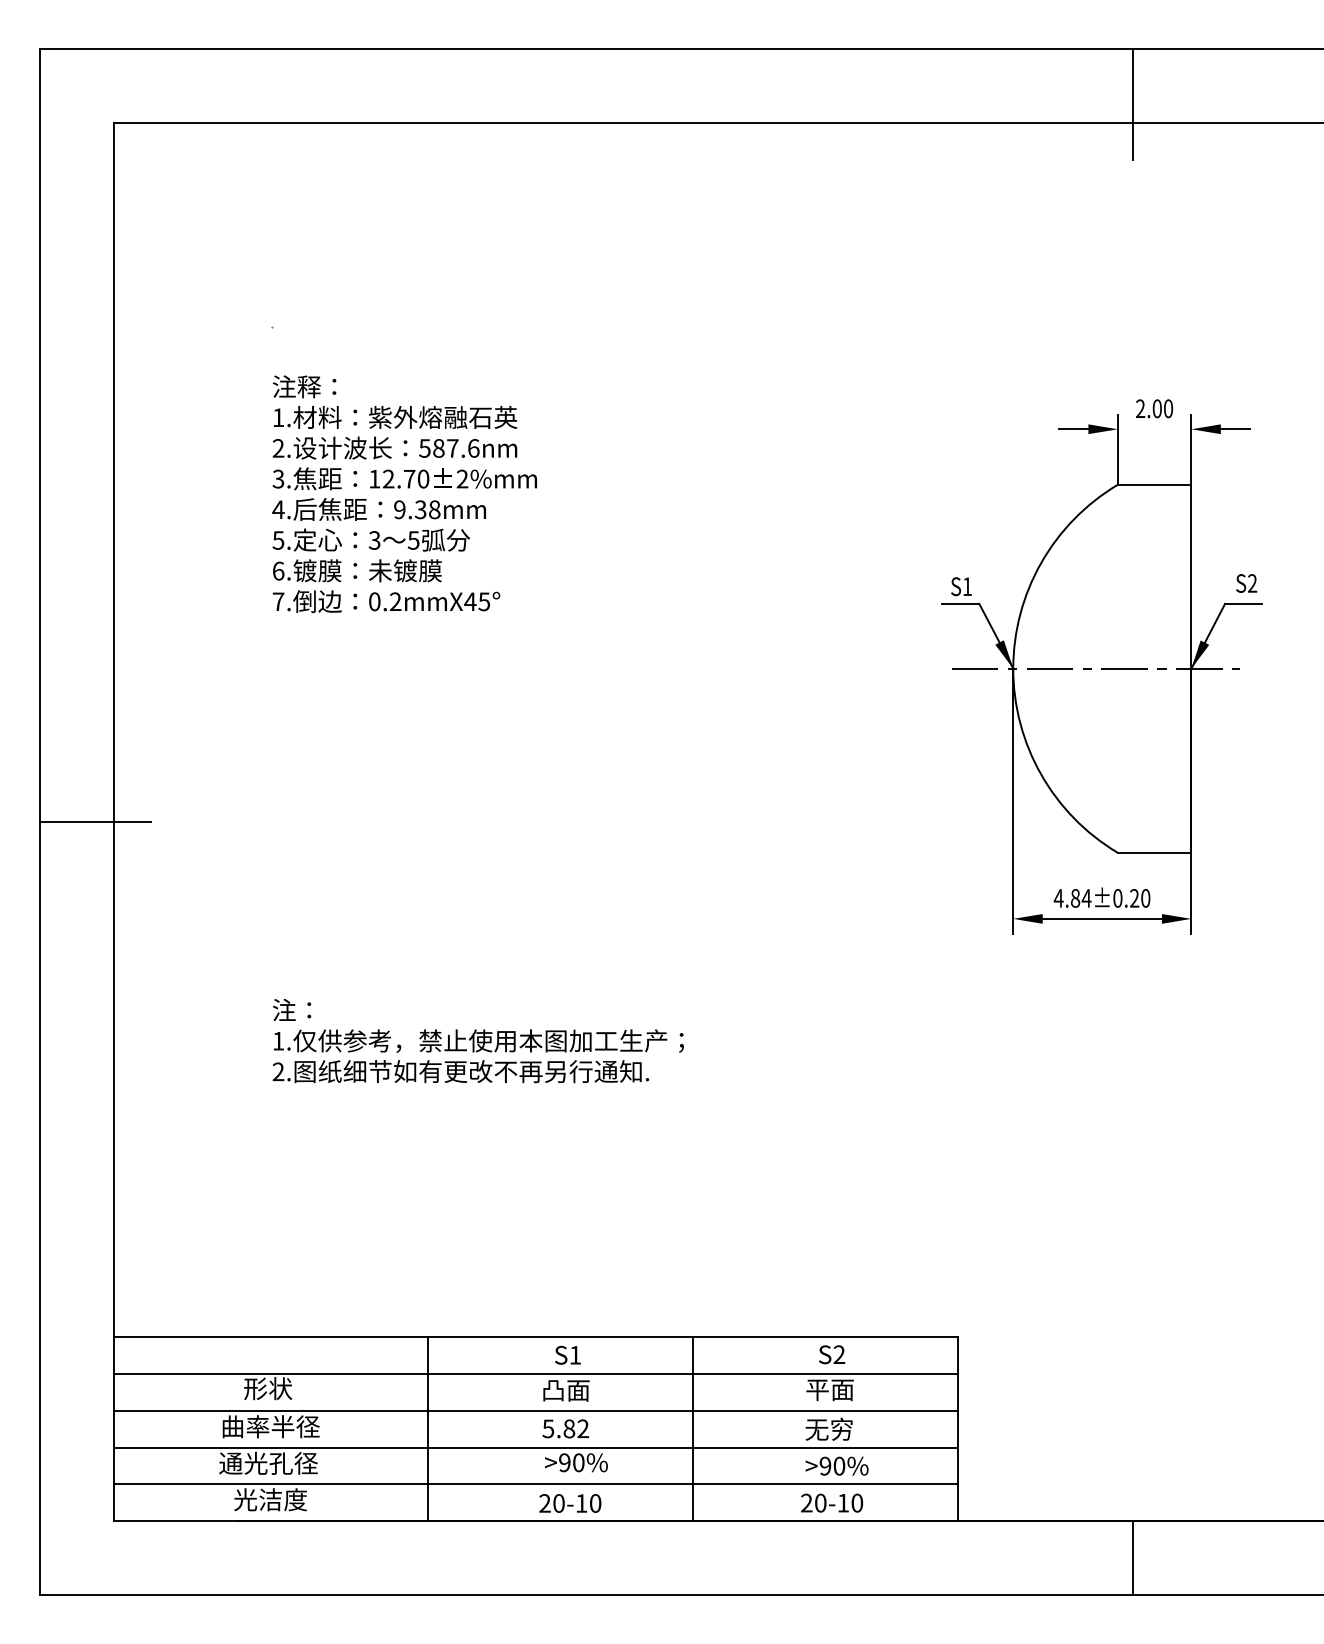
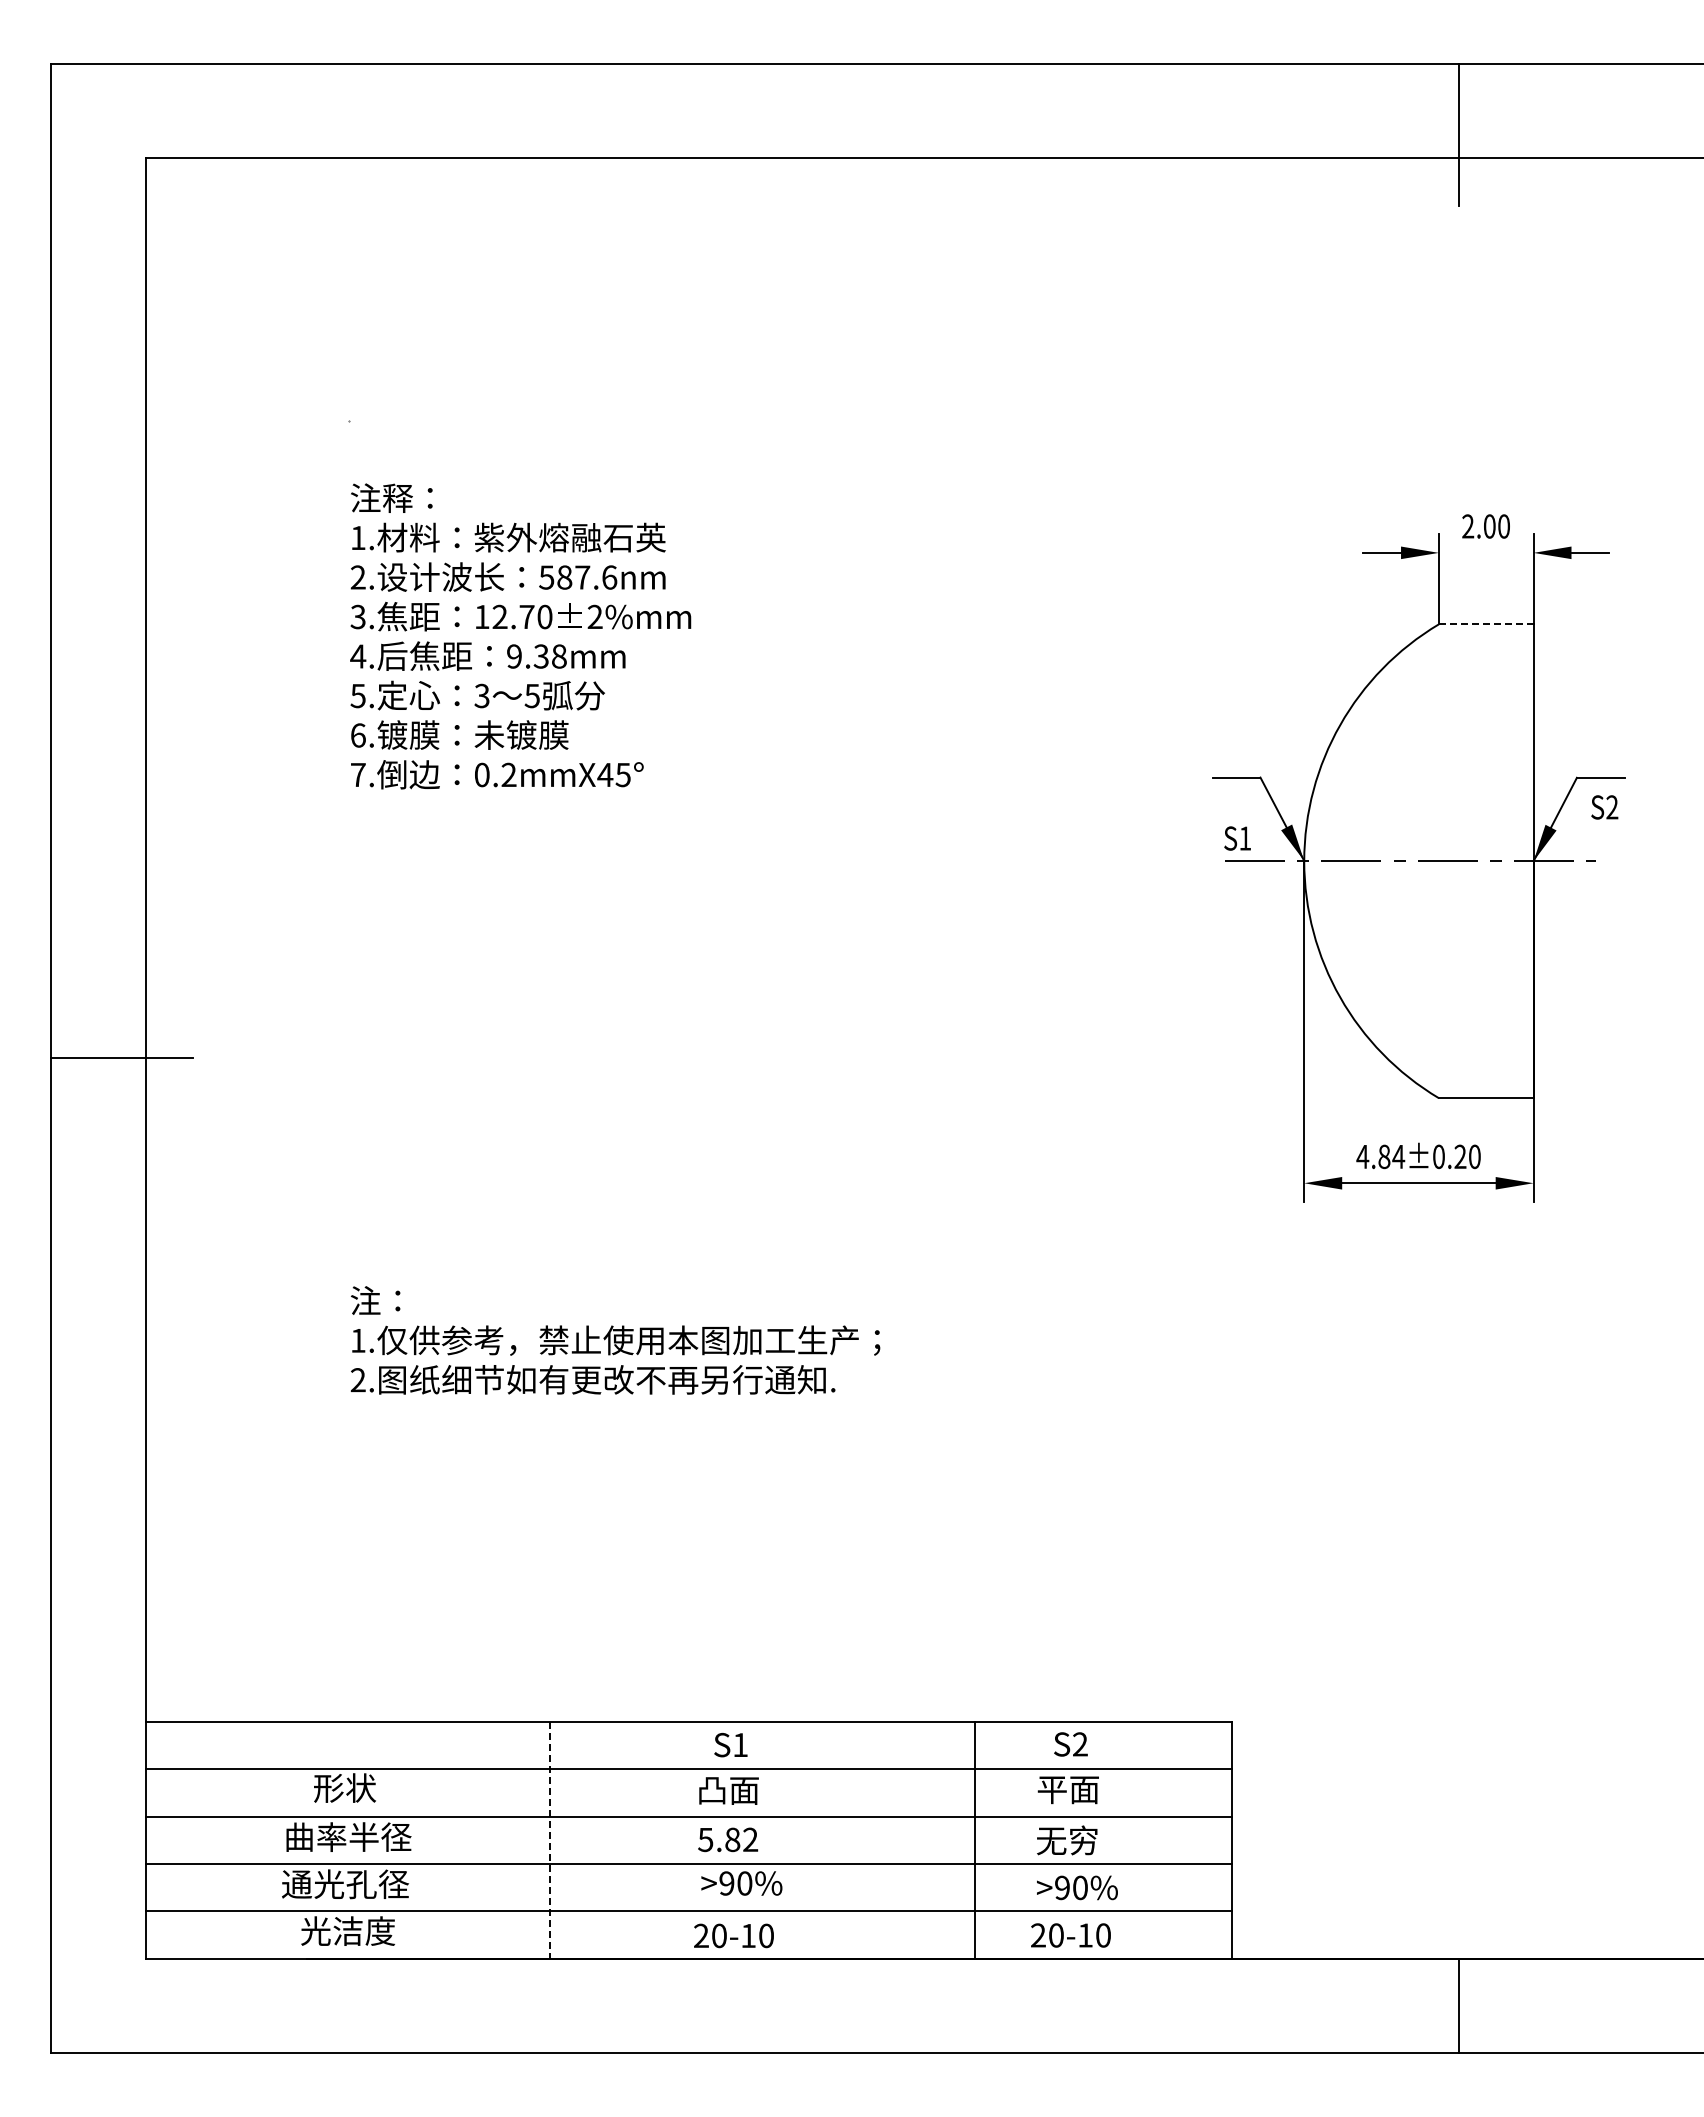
line: (1154, 484) -> (1485, 624), solid -> dashed
text: (1246, 583) -> (1604, 807), moved
text: (961, 586) -> (1237, 838), moved
line: (692, 1428) -> (975, 1839), moved
line: (427, 1429) -> (550, 1840), solid -> dashed

